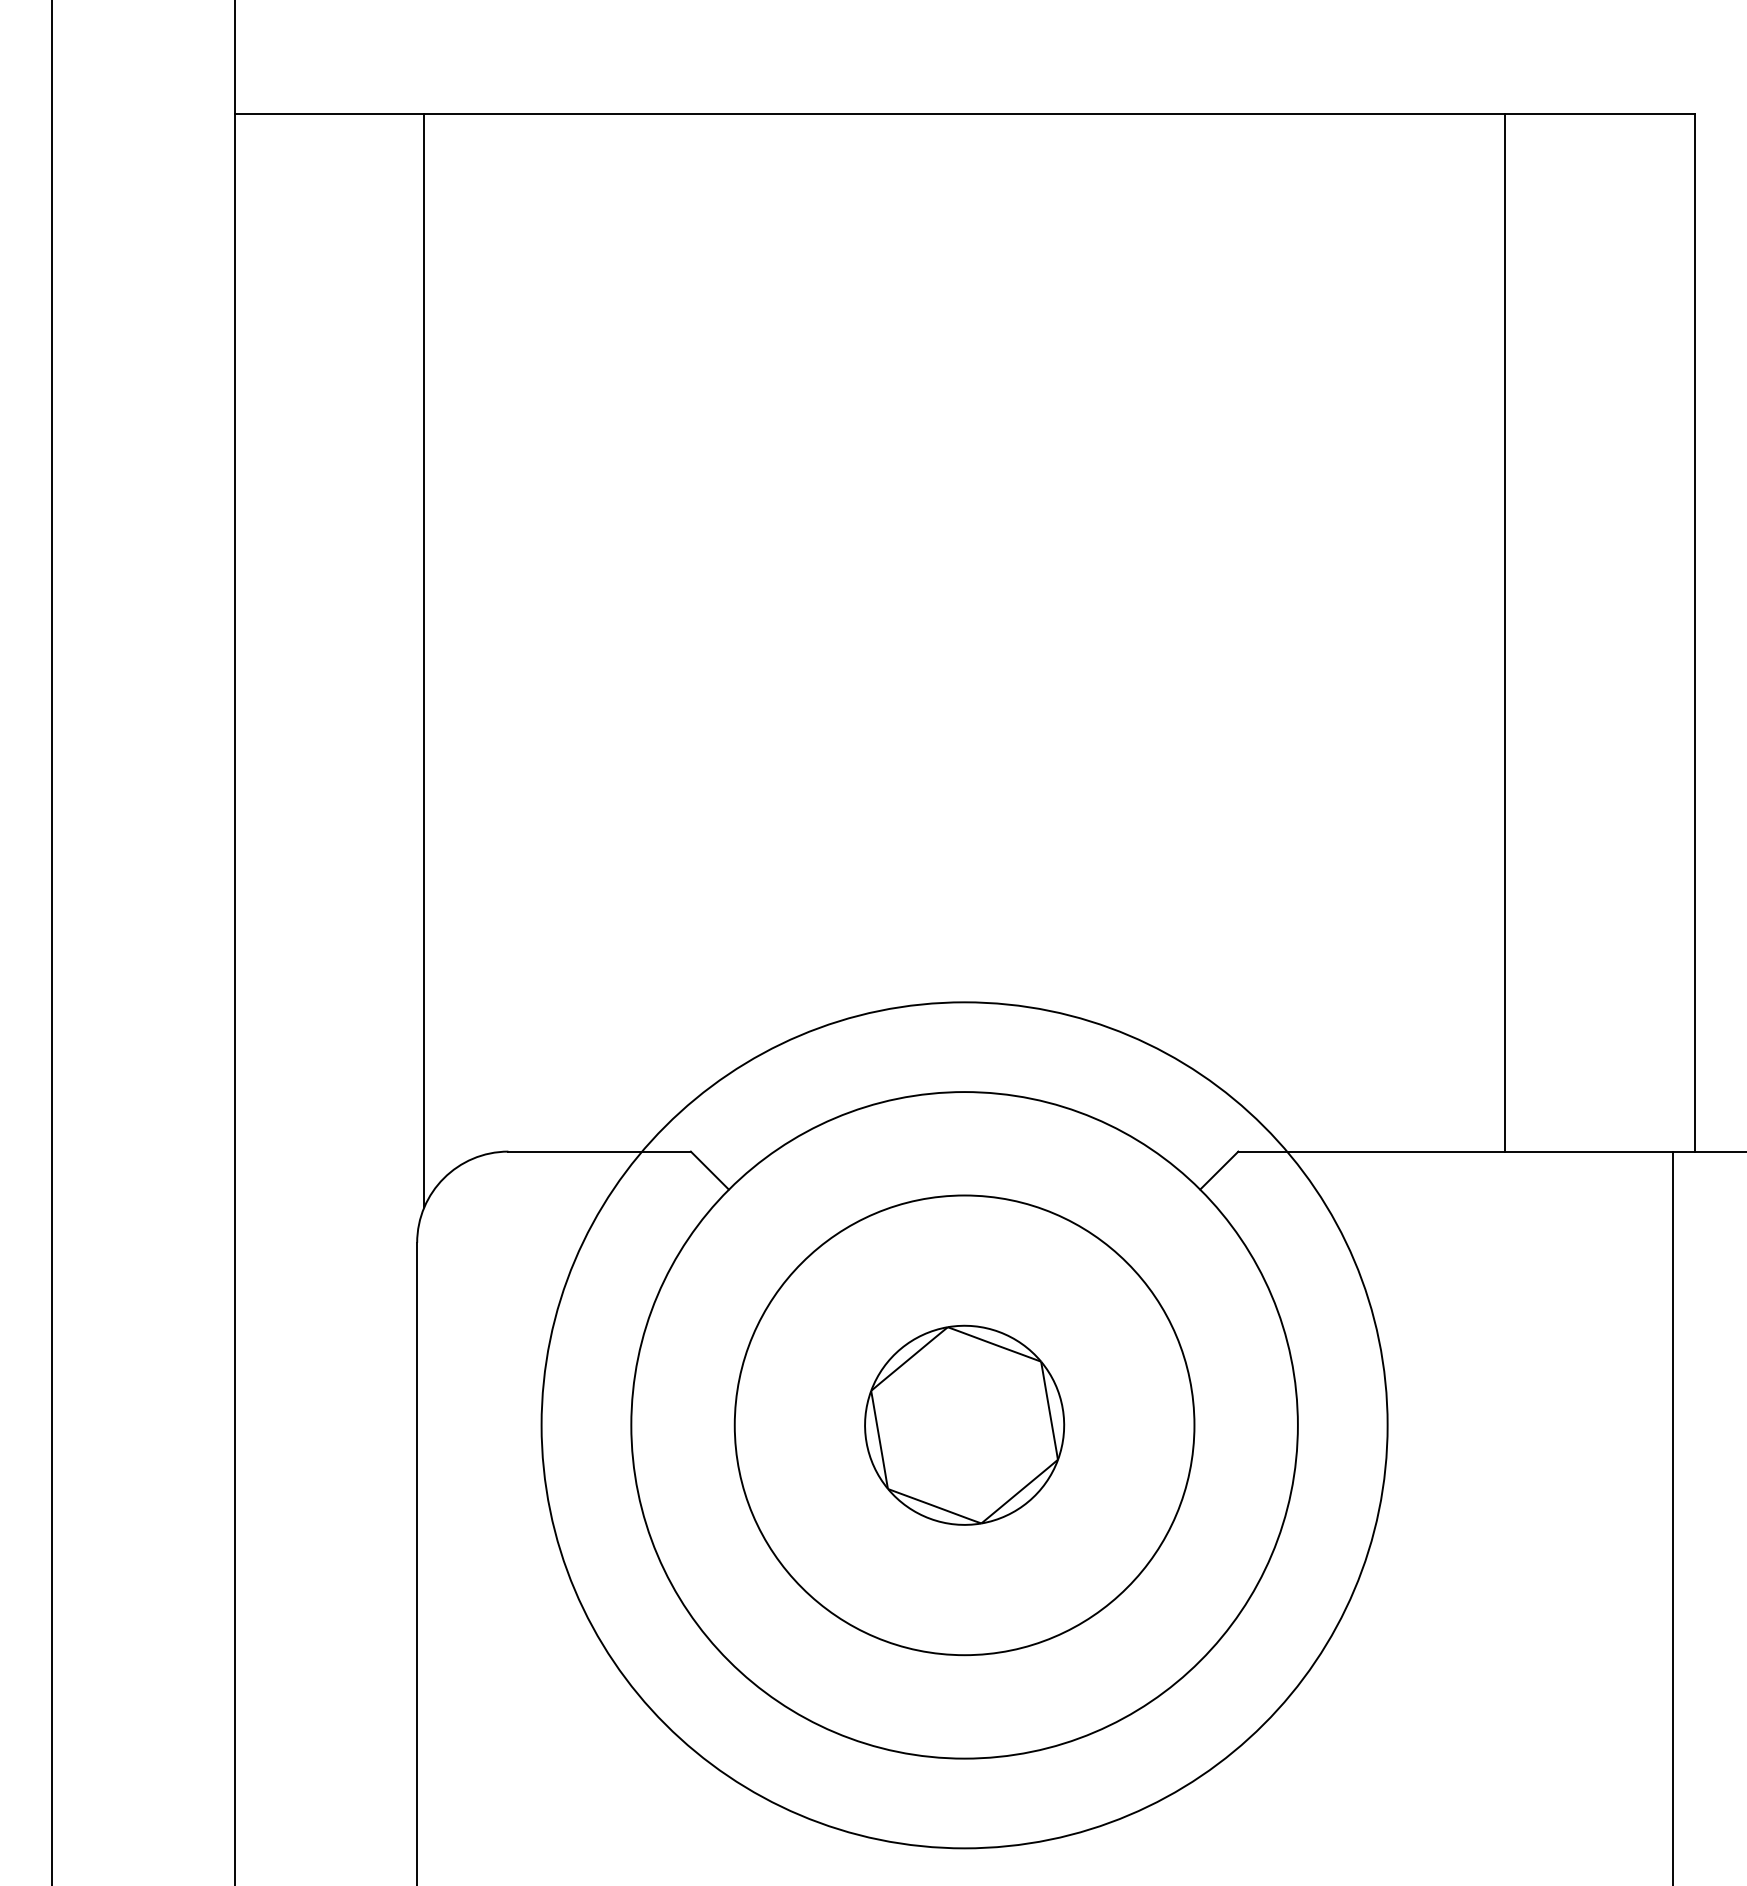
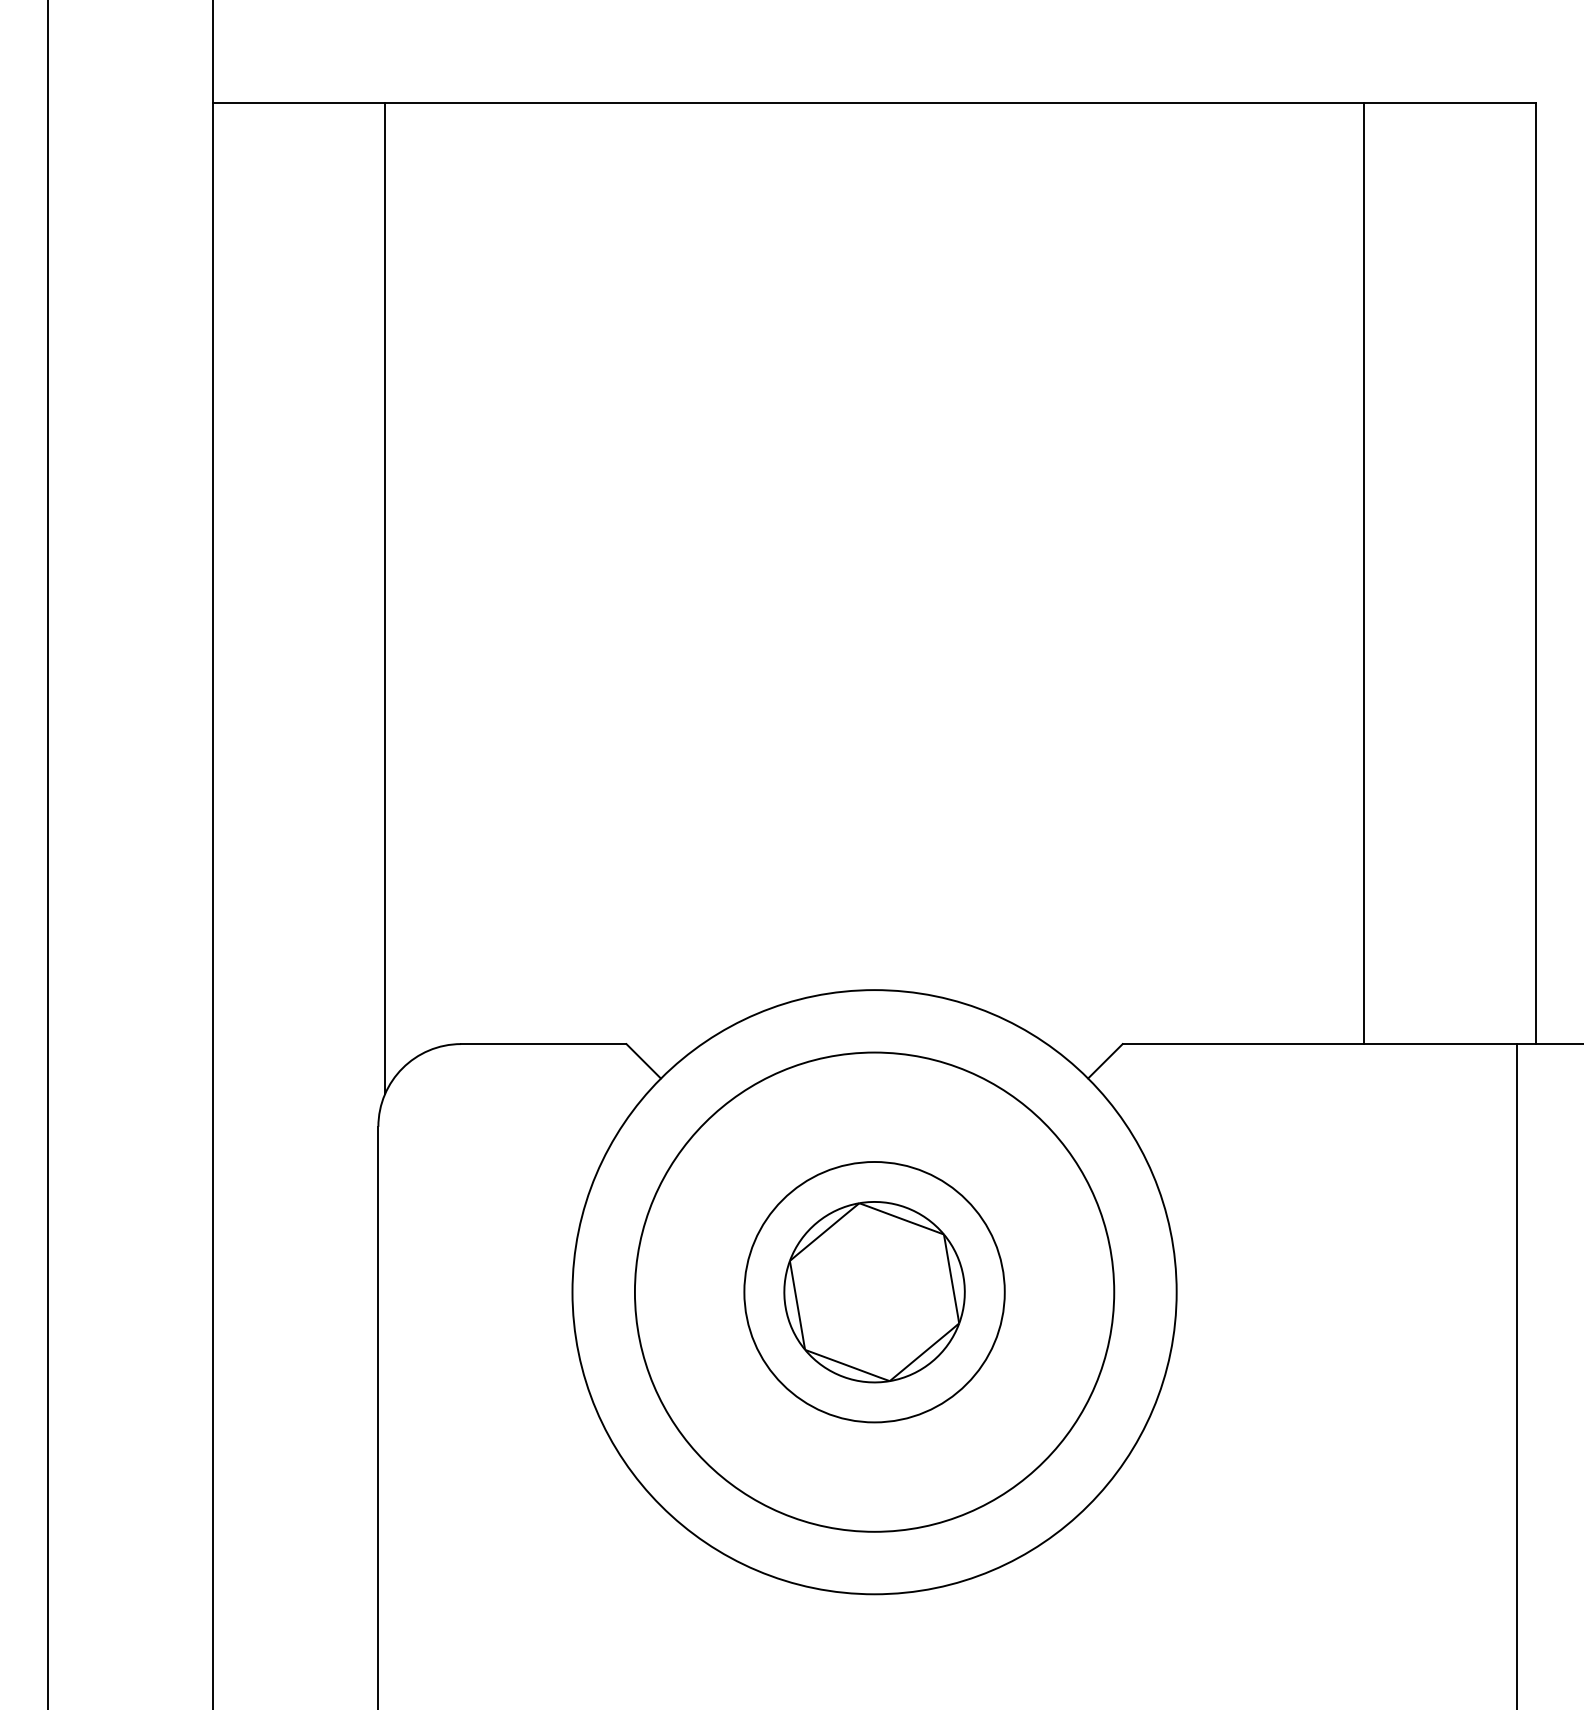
circle: (964, 1424) -> (874, 1291), size x0.62
circle: (964, 1424) -> (874, 1291), size x0.62

